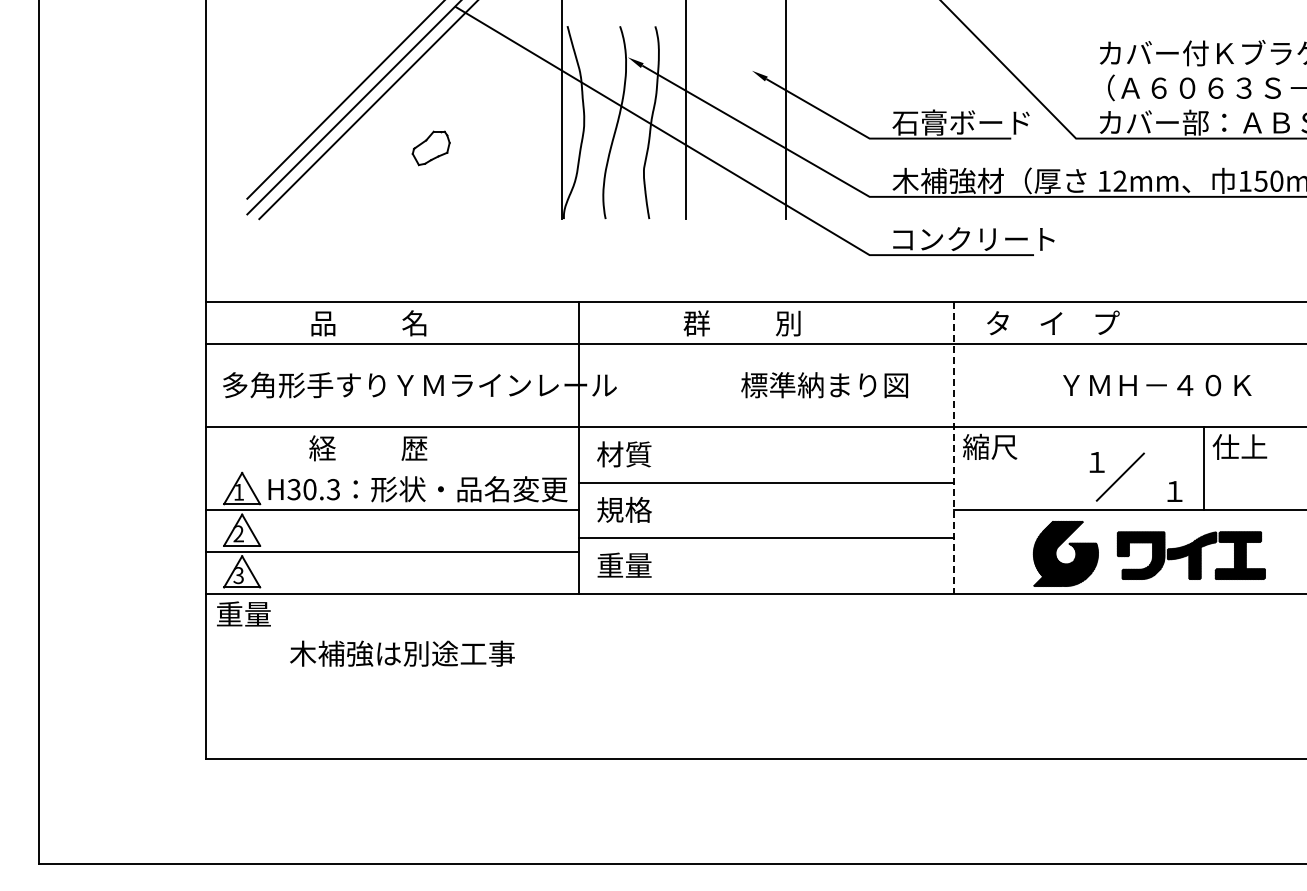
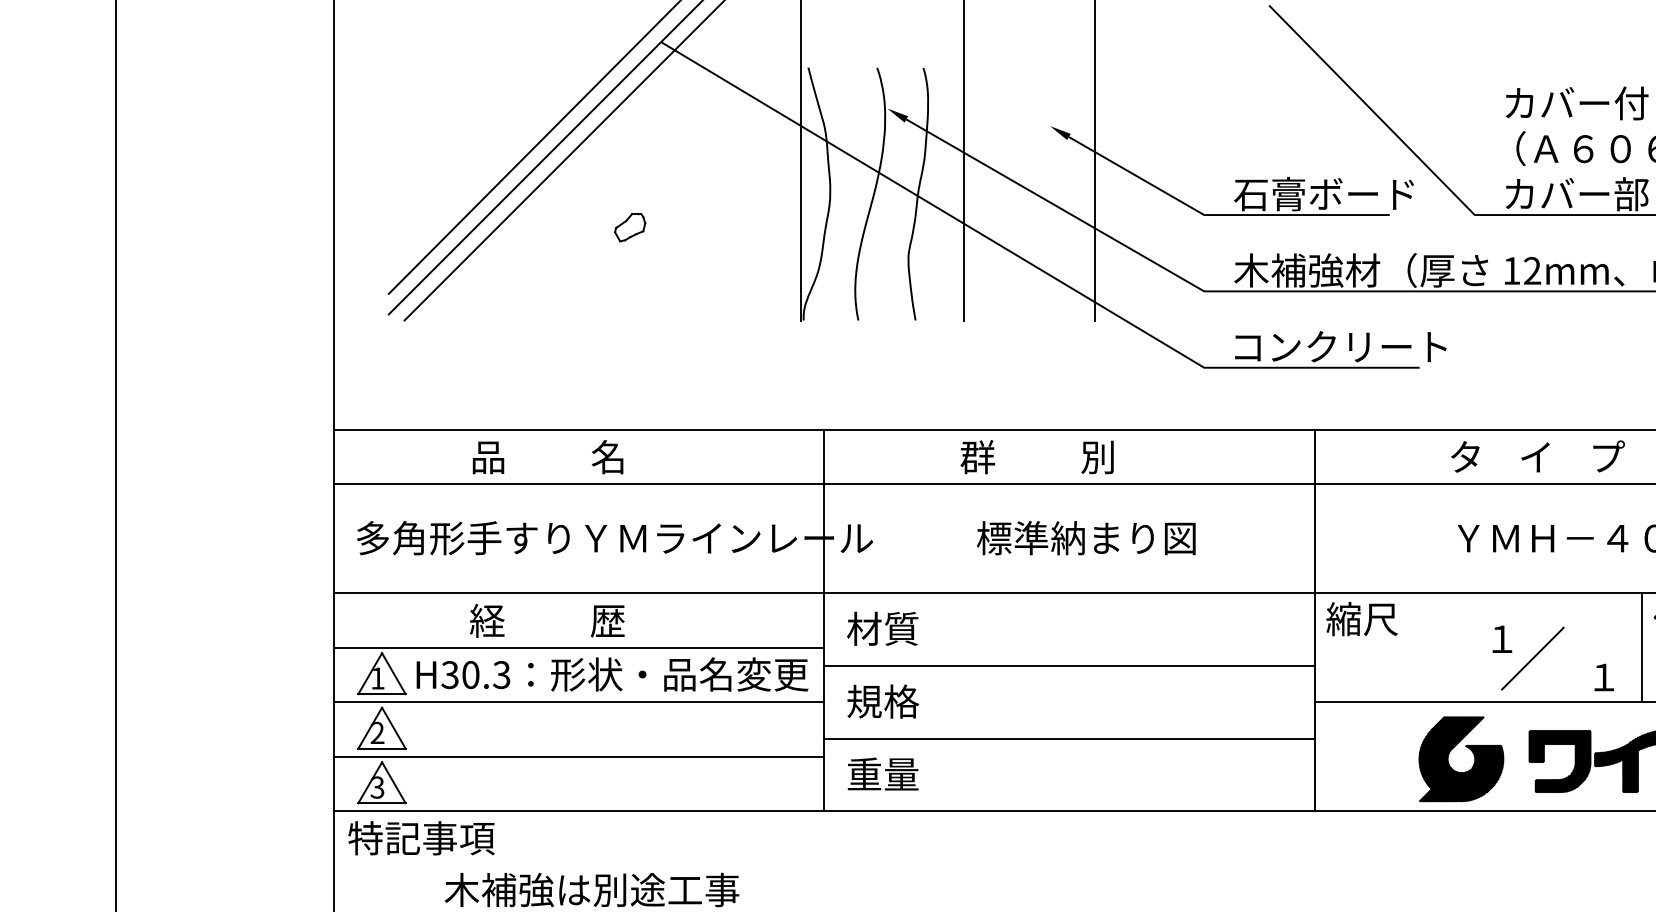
part: (431, 147) -> (630, 226), size x0.62
text: (1053, 322) -> (1538, 456), moved
text: (824, 385) -> (1086, 538), moved
line: (953, 448) -> (1314, 621), dashed -> solid
line: (392, 468) -> (579, 647), added
text: (272, 614) -> (421, 838), 重量 -> 特記事項

